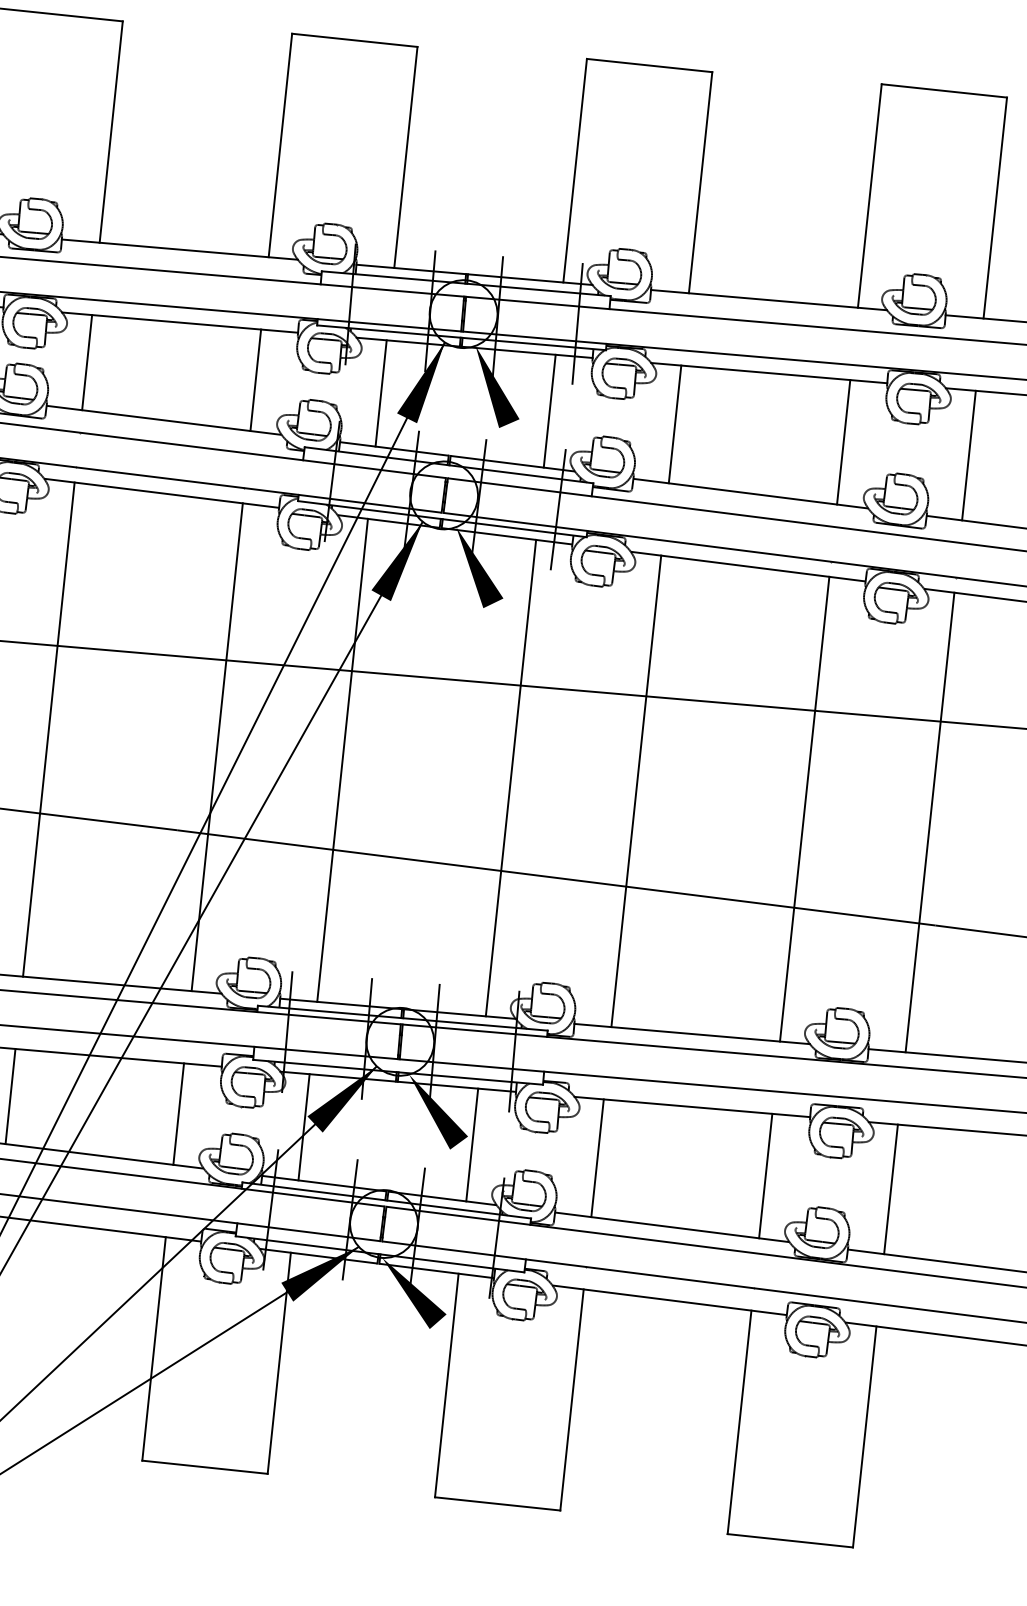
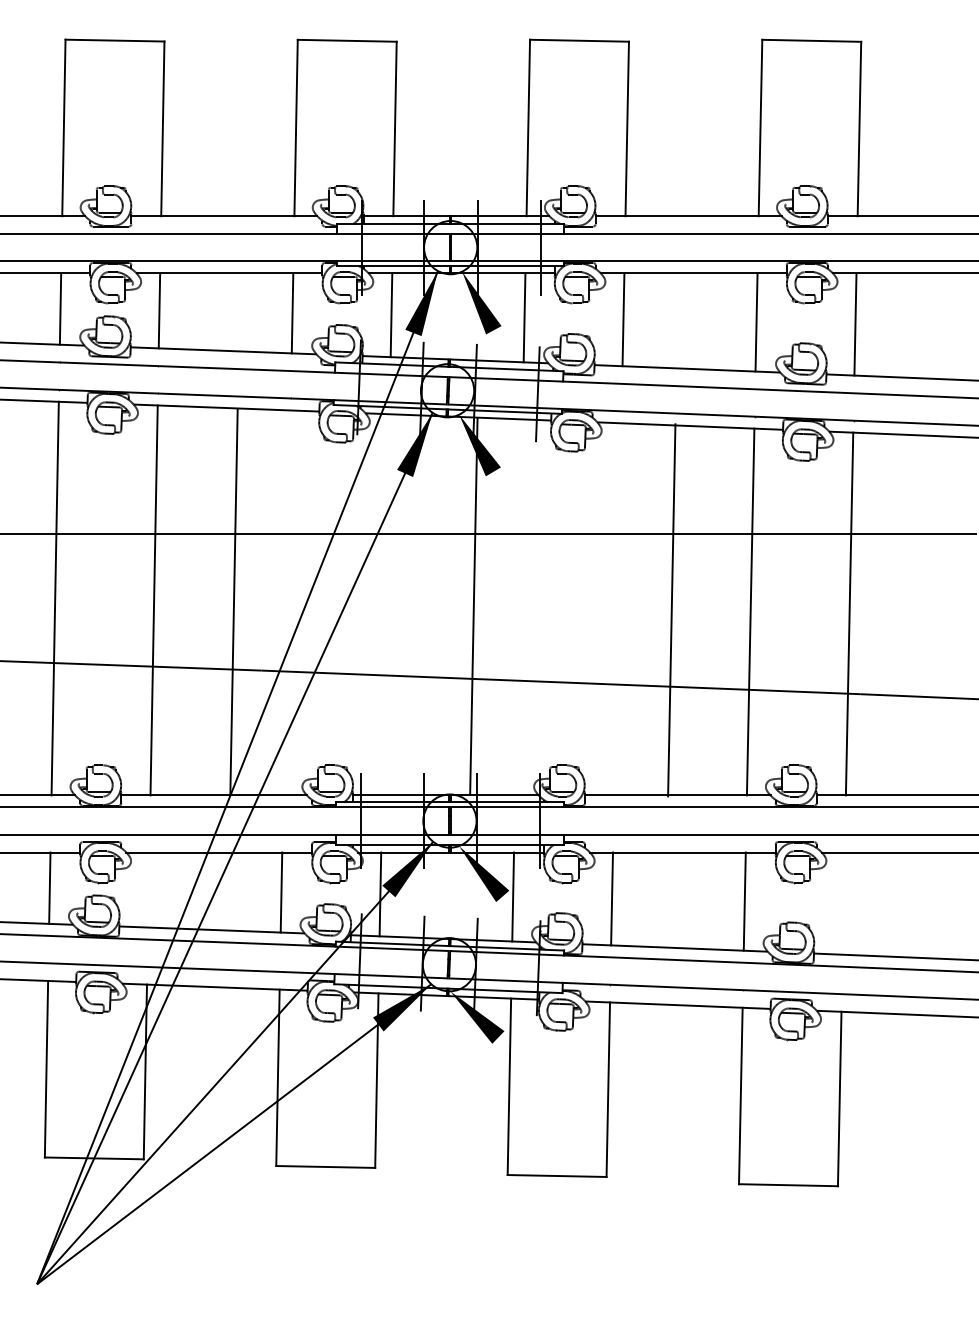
line: (216, 746) -> (233, 601), moved
line: (342, 759) -> (385, 604), removed
line: (510, 778) -> (473, 606), moved
line: (635, 791) -> (671, 610), moved
line: (10, 1095) -> (148, 889), removed
line: (890, 1189) -> (843, 903), removed

